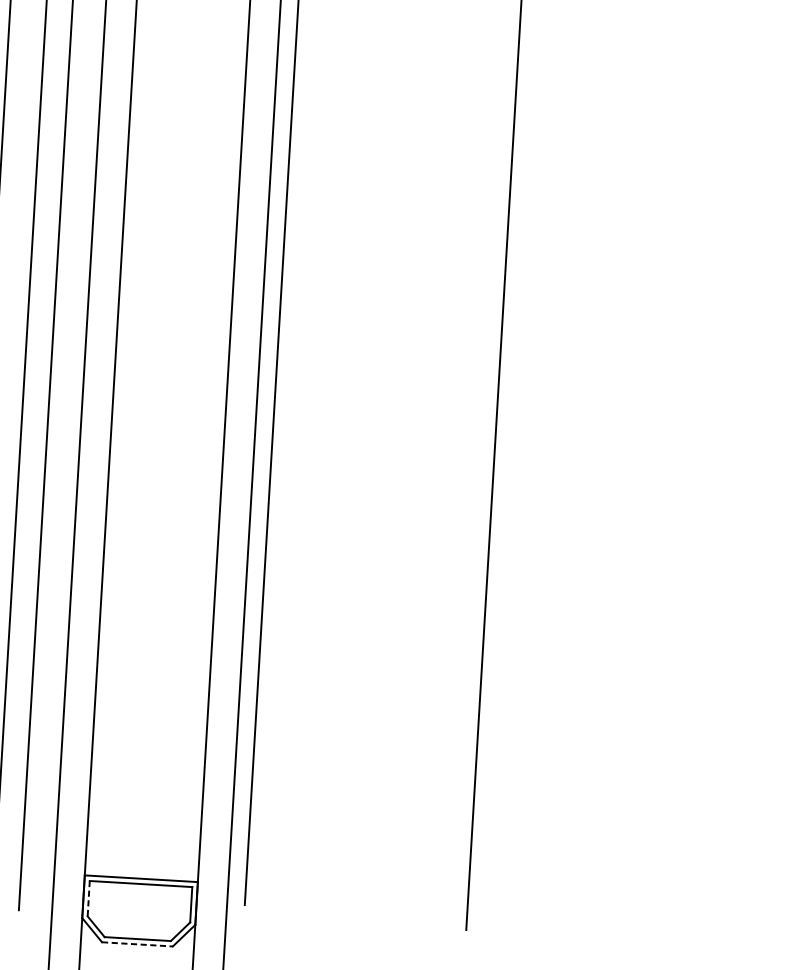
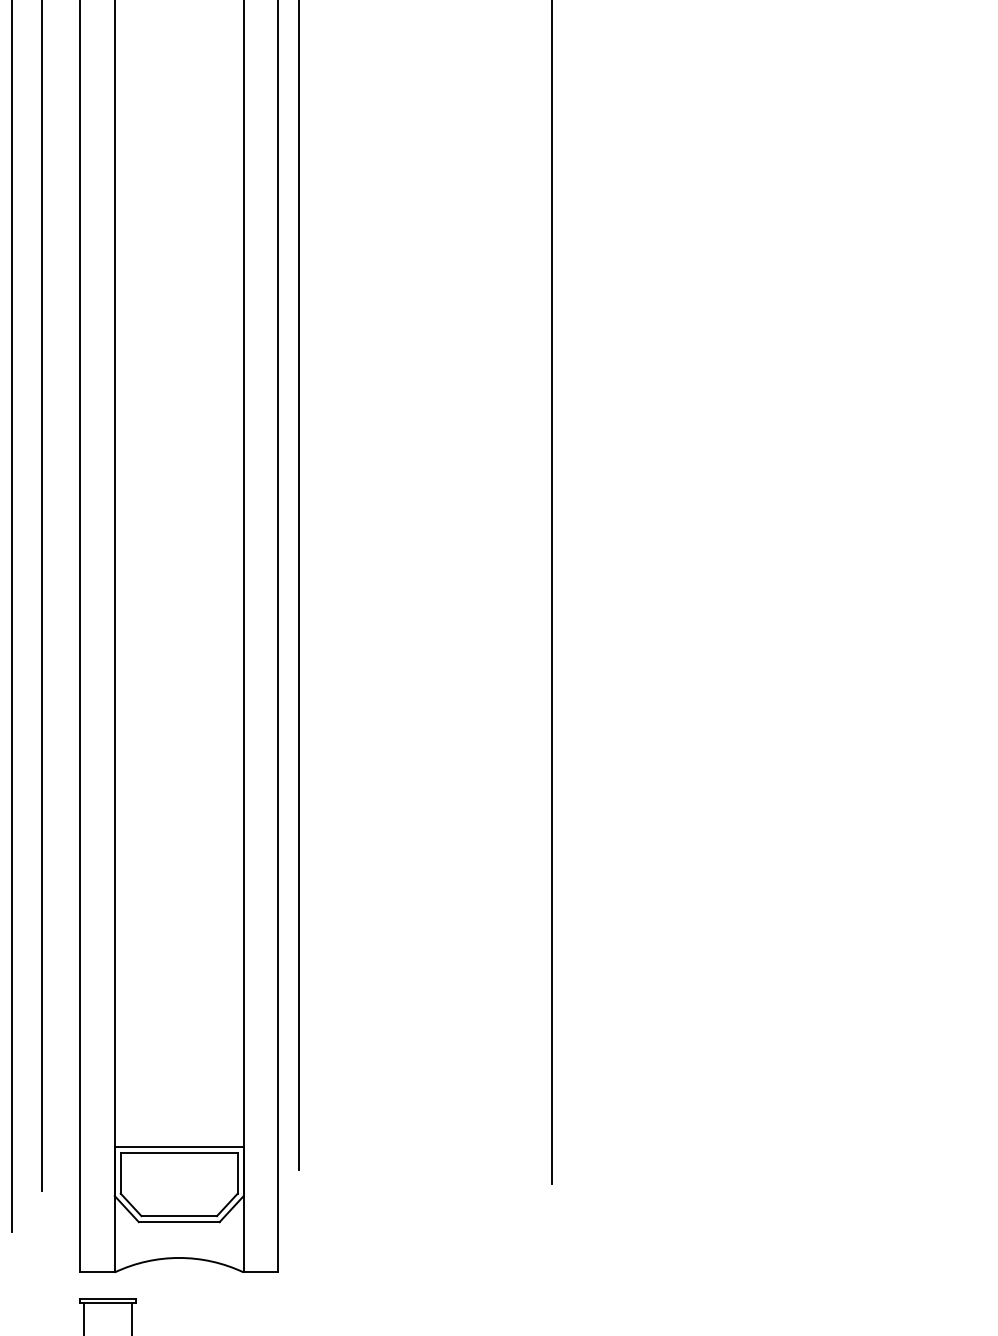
line: (88, 898) -> (120, 1173), dashed -> solid
line: (137, 944) -> (179, 1222), dashed -> solid

